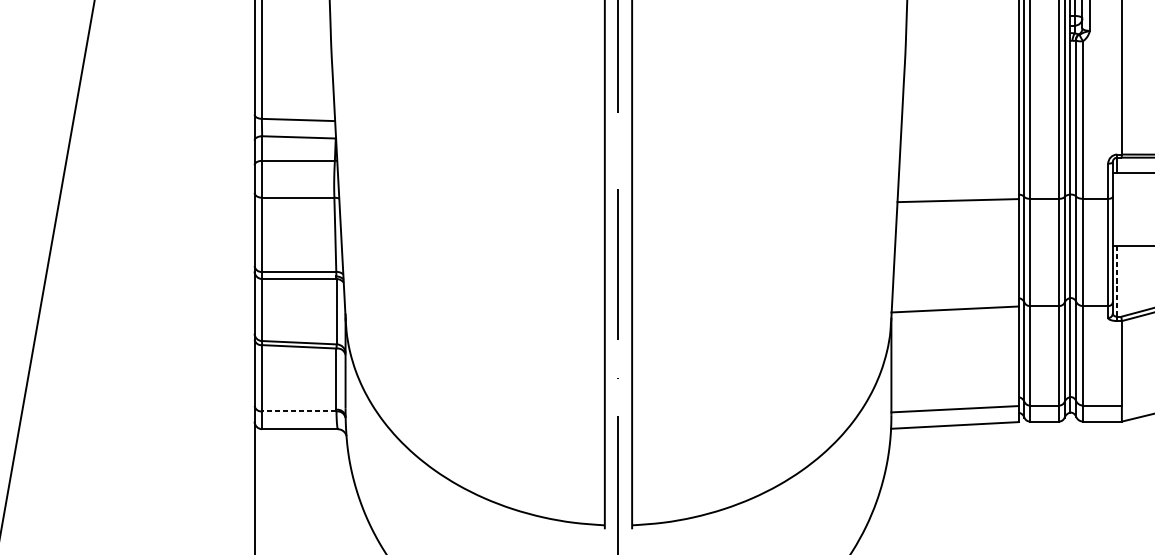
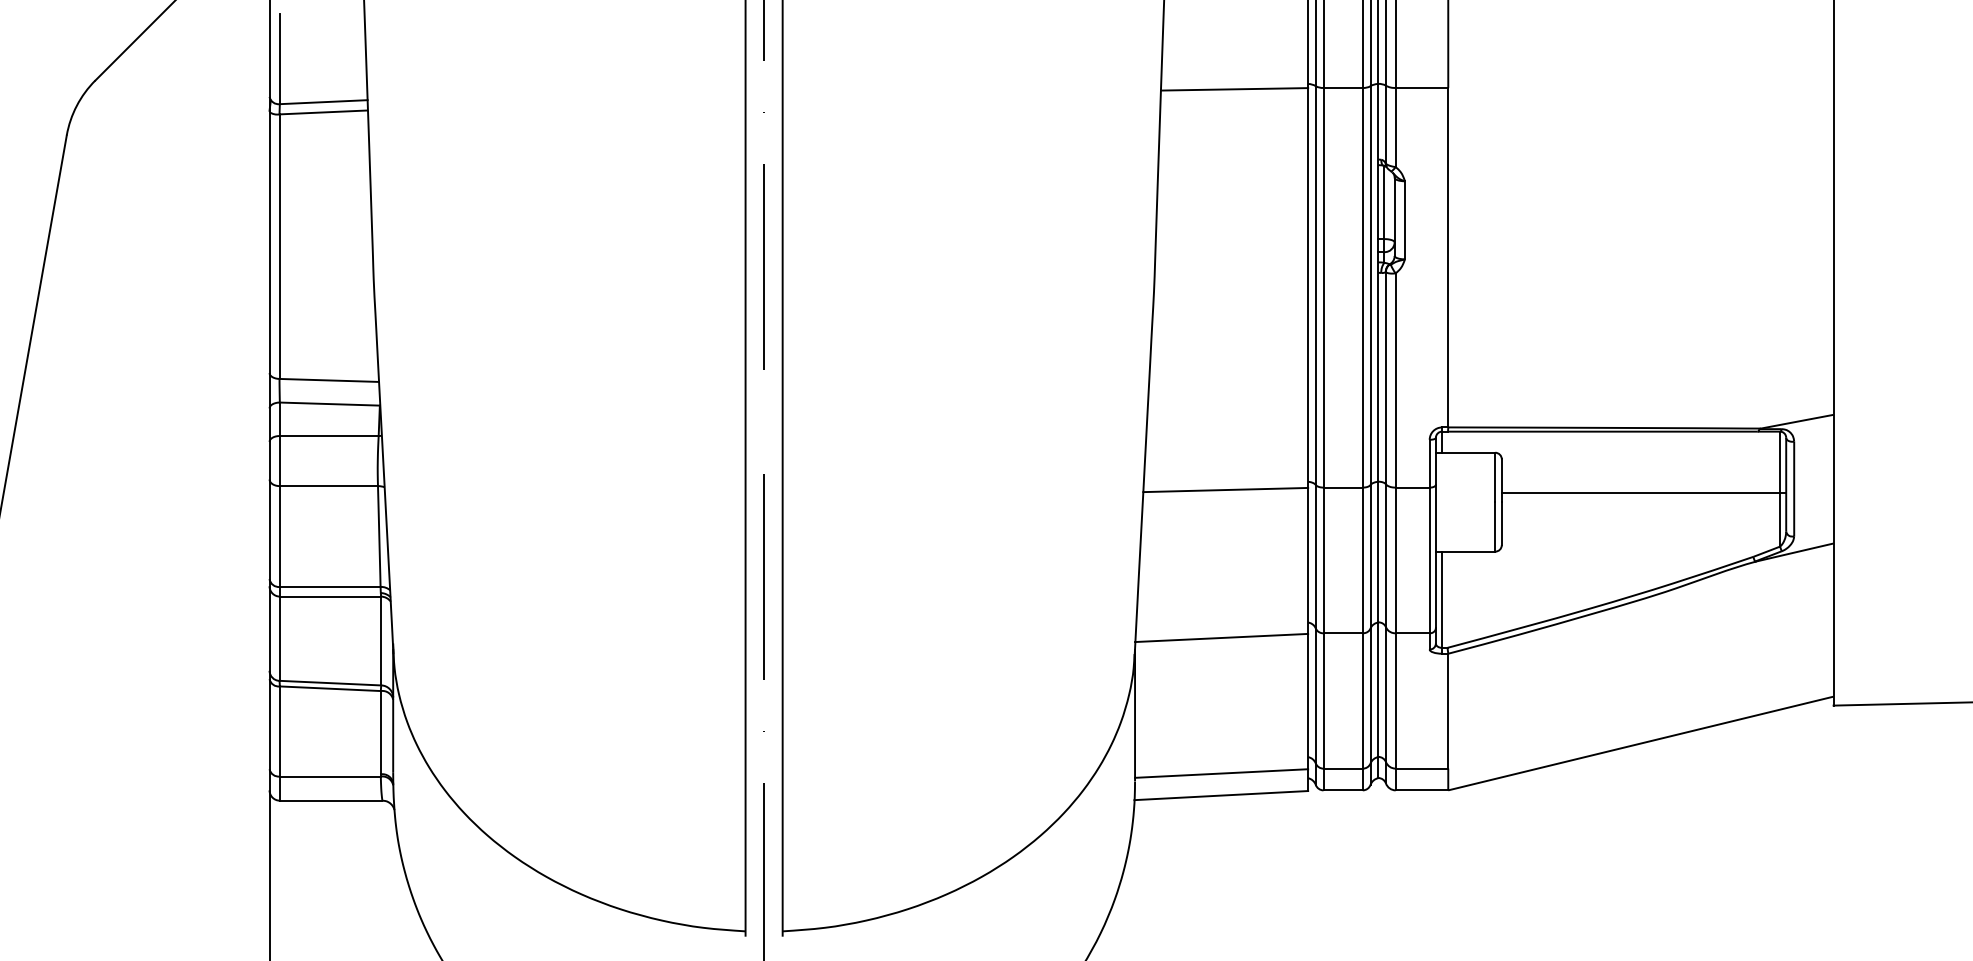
line: (1117, 281) -> (1442, 600), dashed -> solid
line: (298, 411) -> (329, 776), dashed -> solid

